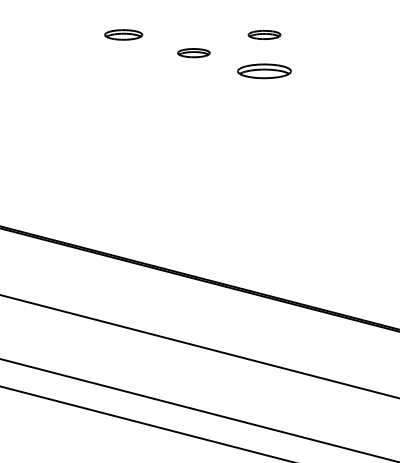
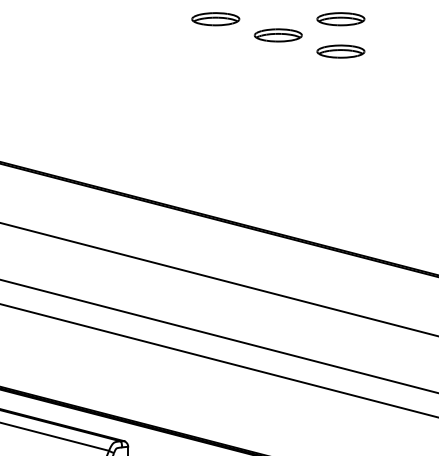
part: (123, 35) -> (215, 19), size x1.43
part: (264, 35) -> (340, 19), size x1.67
part: (193, 53) -> (277, 35), size x1.67

